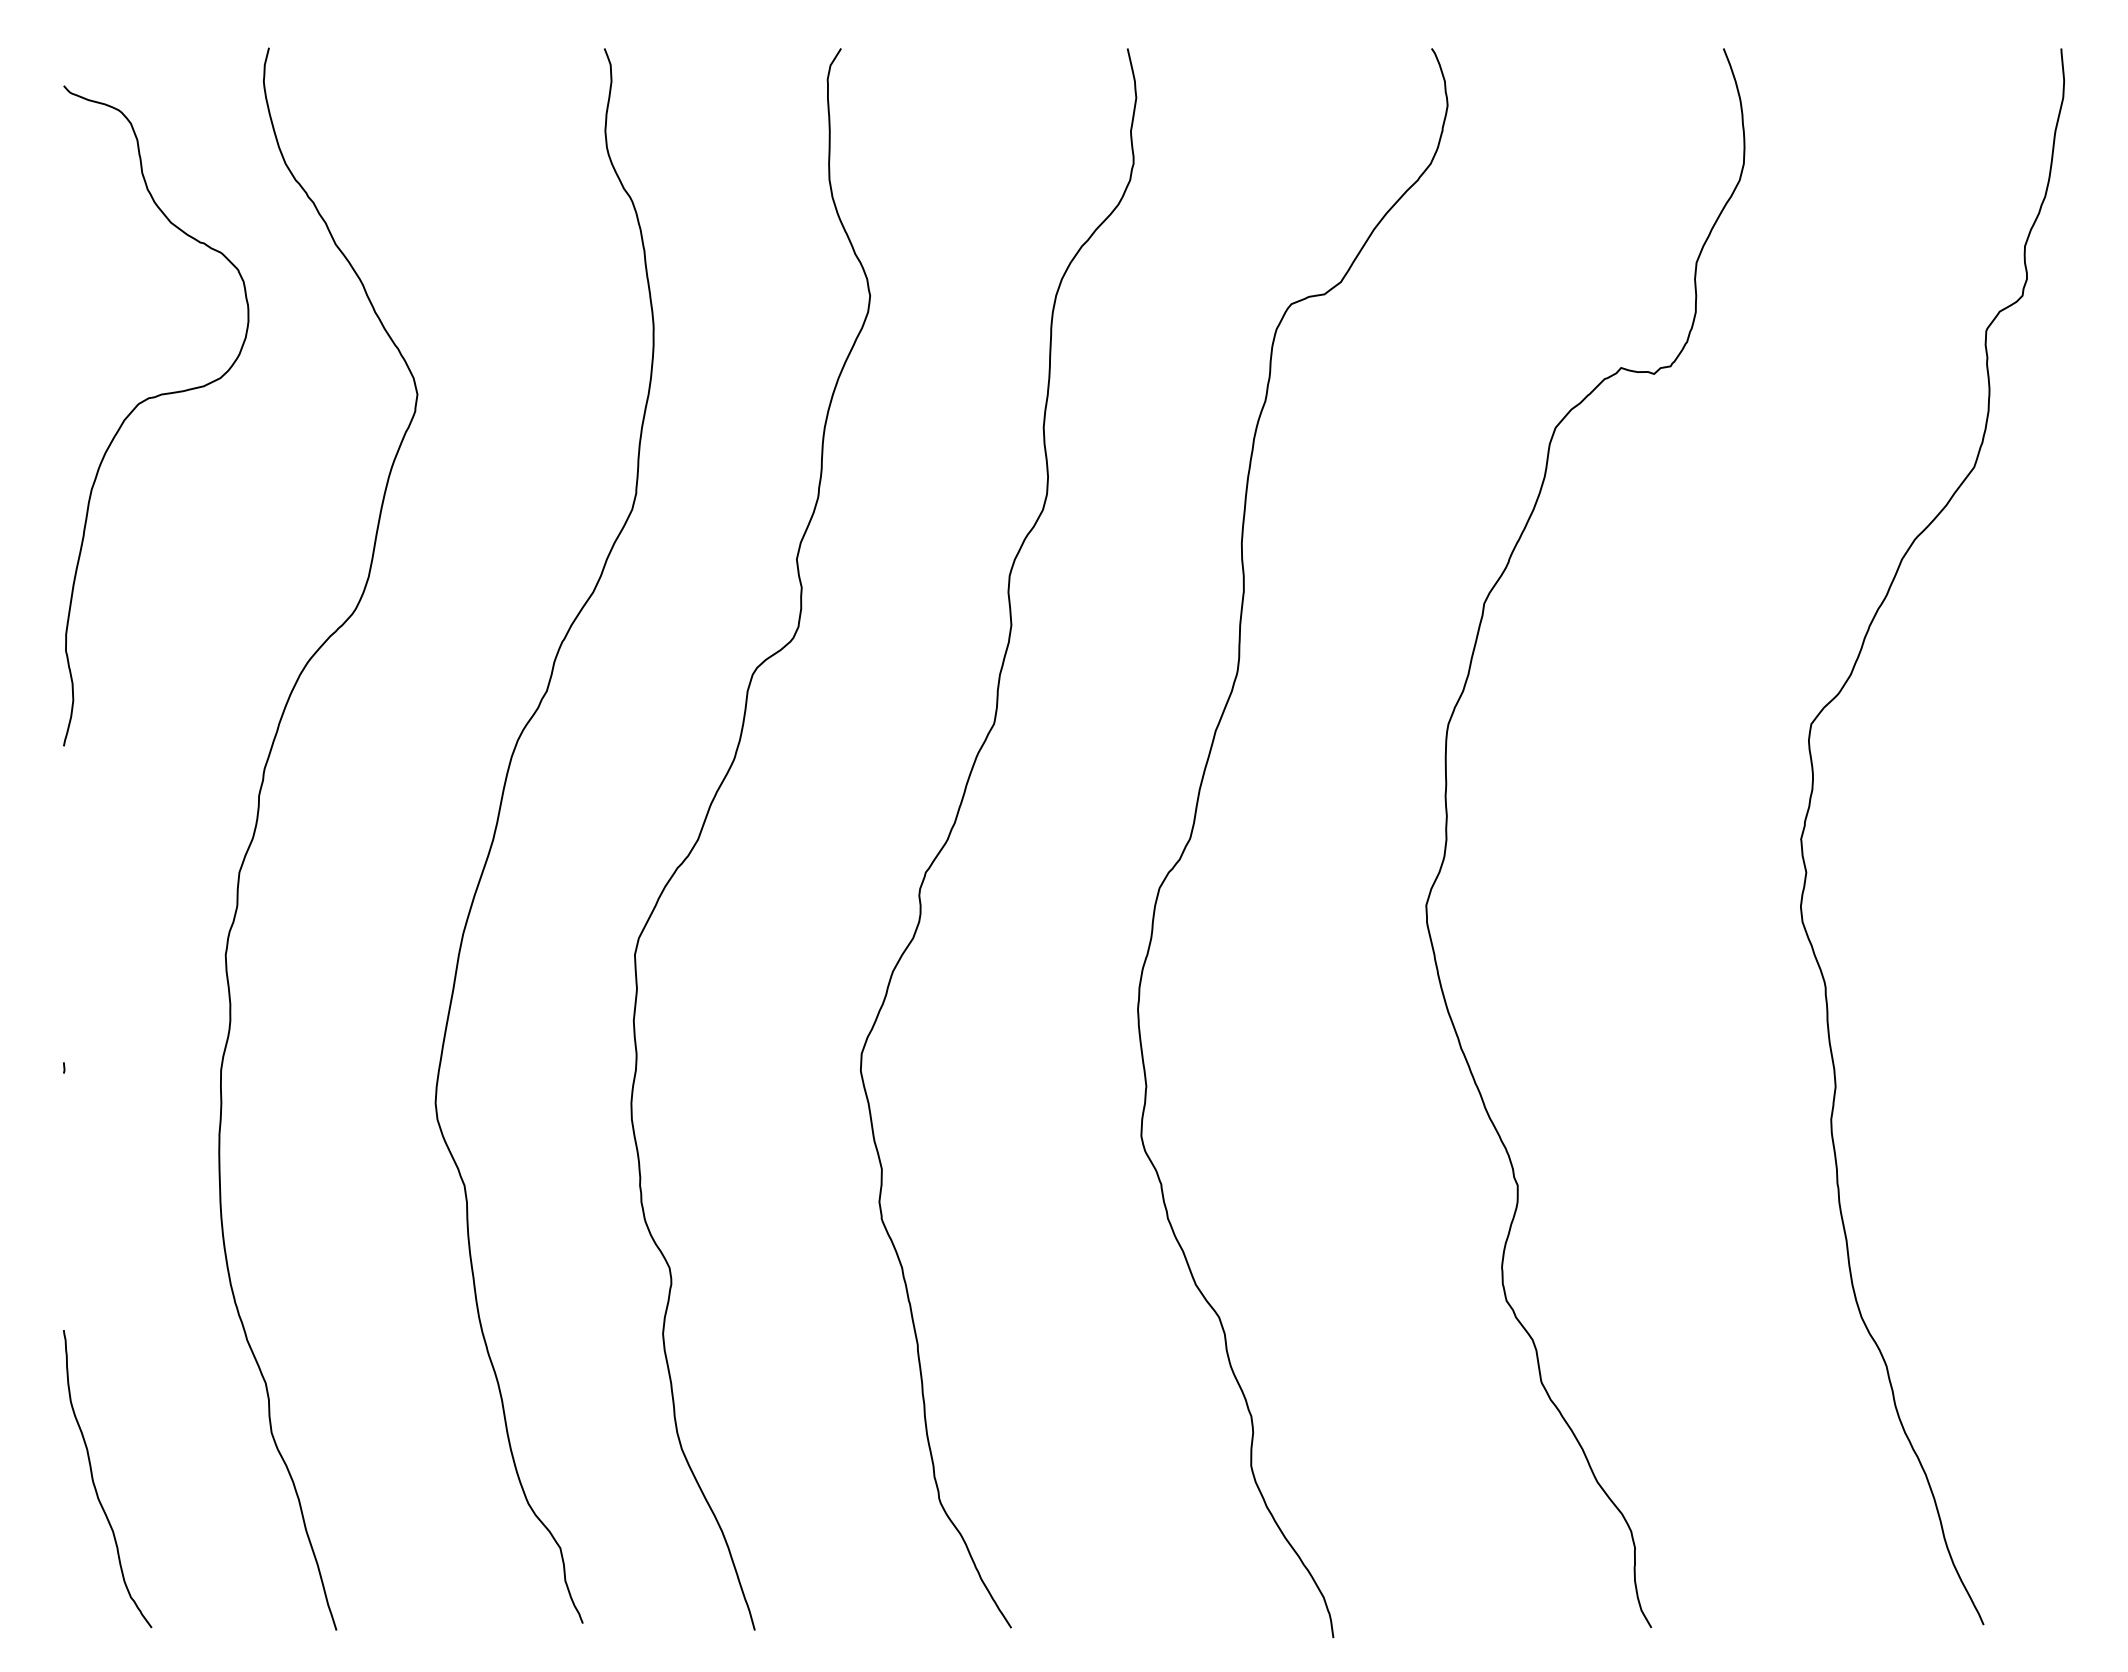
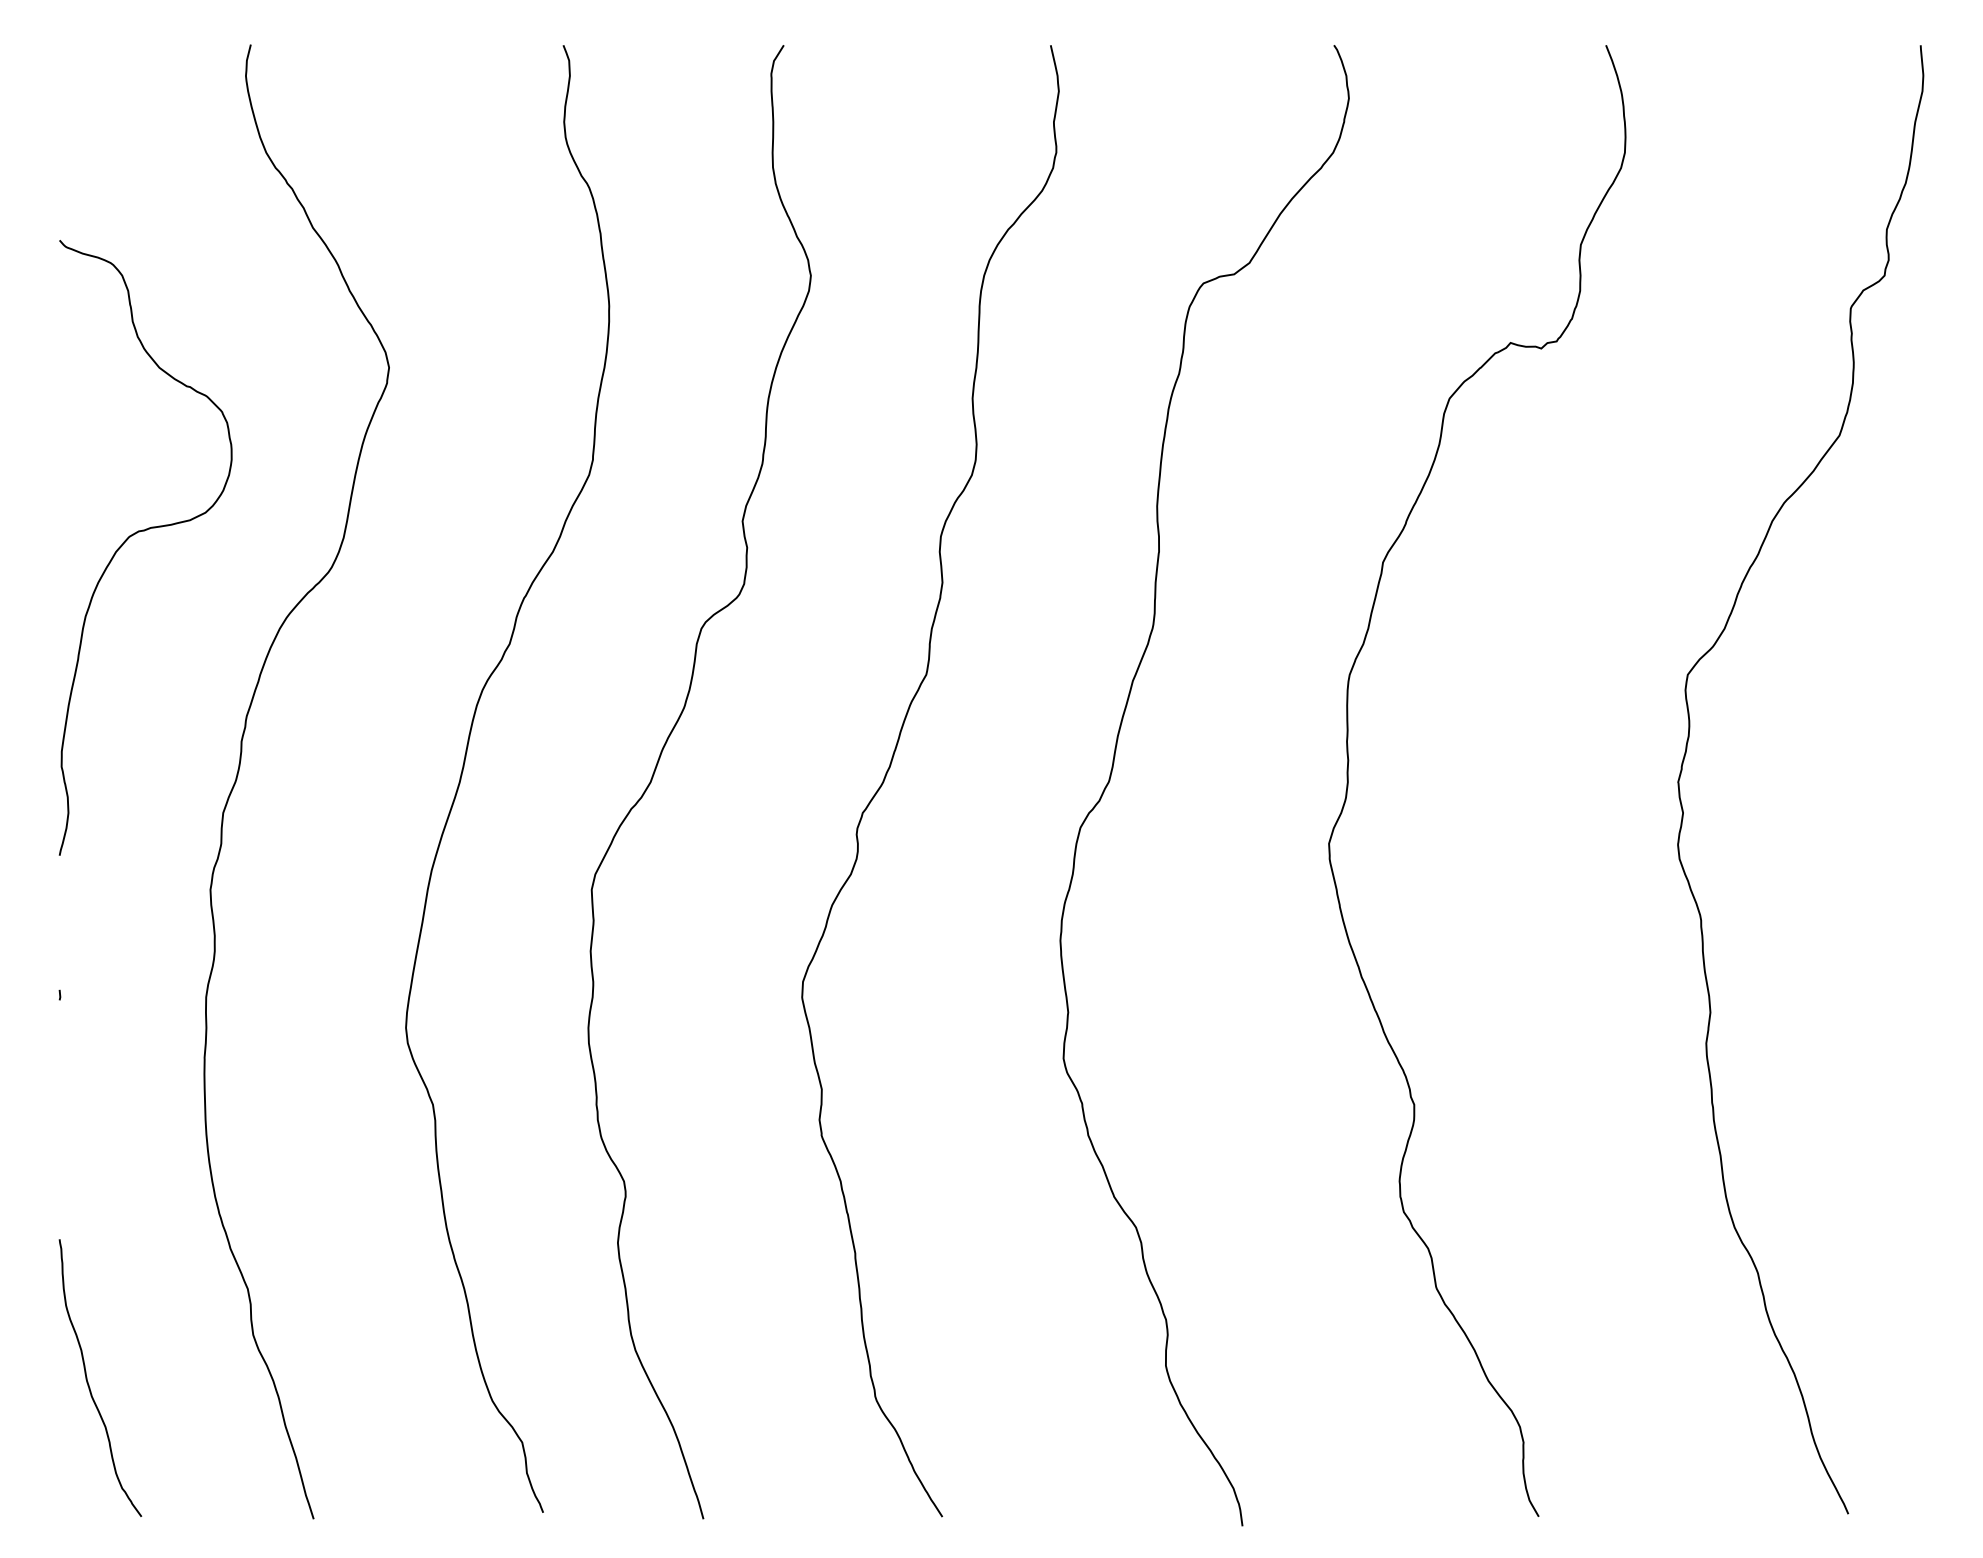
curve: (154, 398) -> (144, 531), moved

